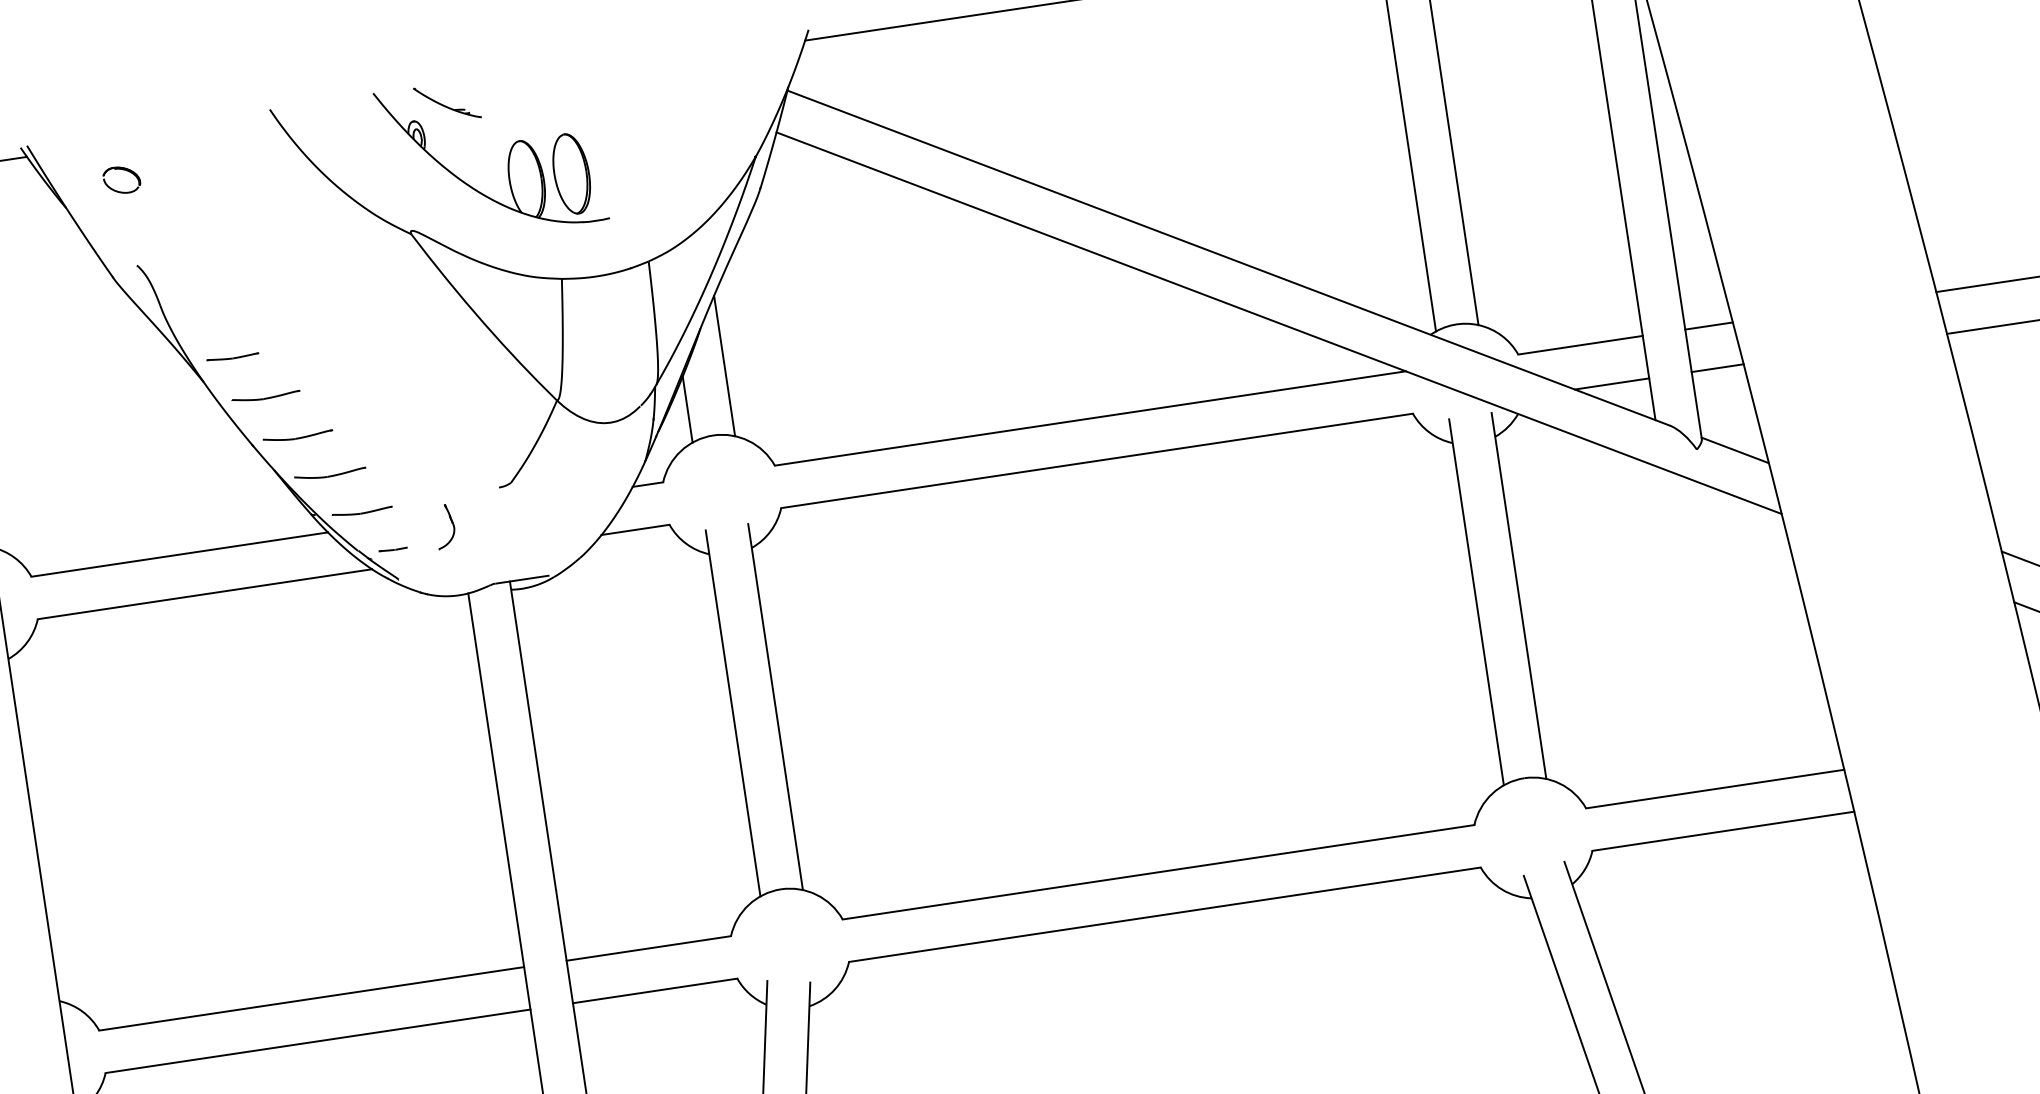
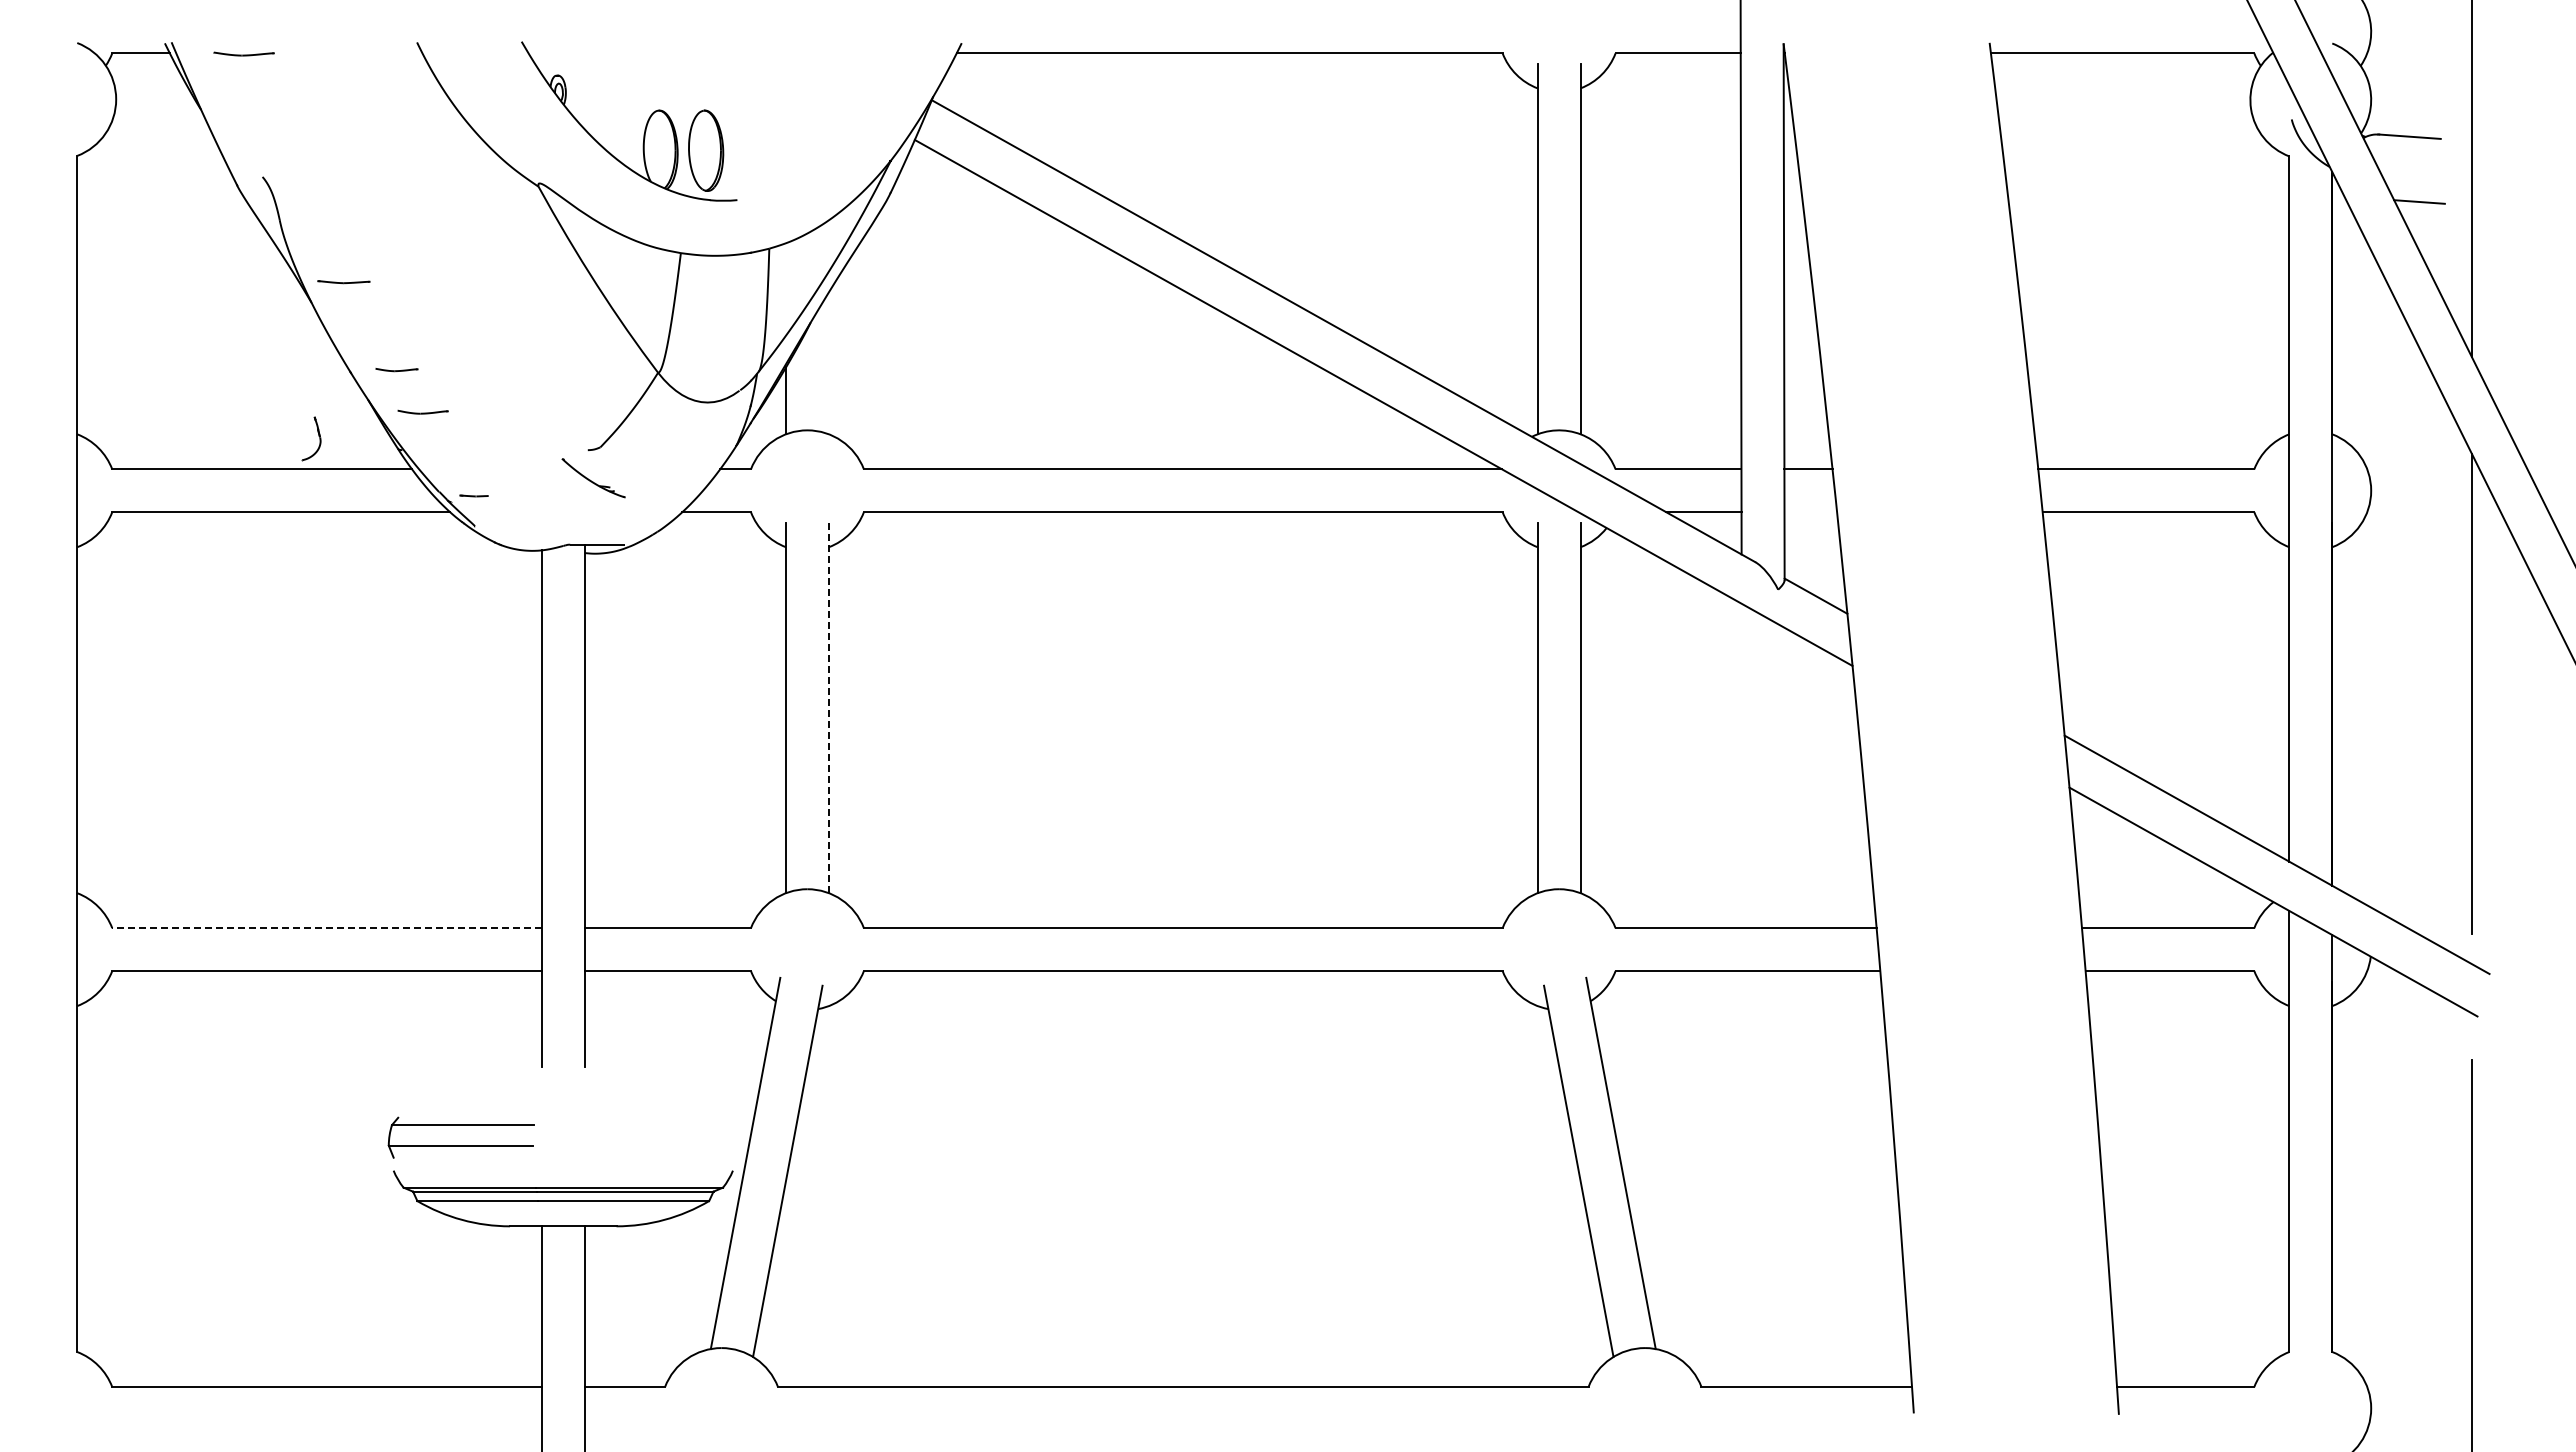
part: (447, 103) -> (593, 478), moved
part: (121, 170) -> (261, 80), removed
line: (724, 366) -> (828, 363), removed
line: (1717, 368) -> (1810, 512), removed
part: (265, 396) -> (370, 325), removed
part: (297, 436) -> (396, 369), size x0.6
part: (329, 474) -> (422, 412), size x0.7
part: (361, 511) -> (243, 53), moved
part: (451, 523) -> (318, 436), moved
line: (775, 706) -> (828, 707), solid -> dashed
line: (312, 999) -> (327, 928), solid -> dashed

